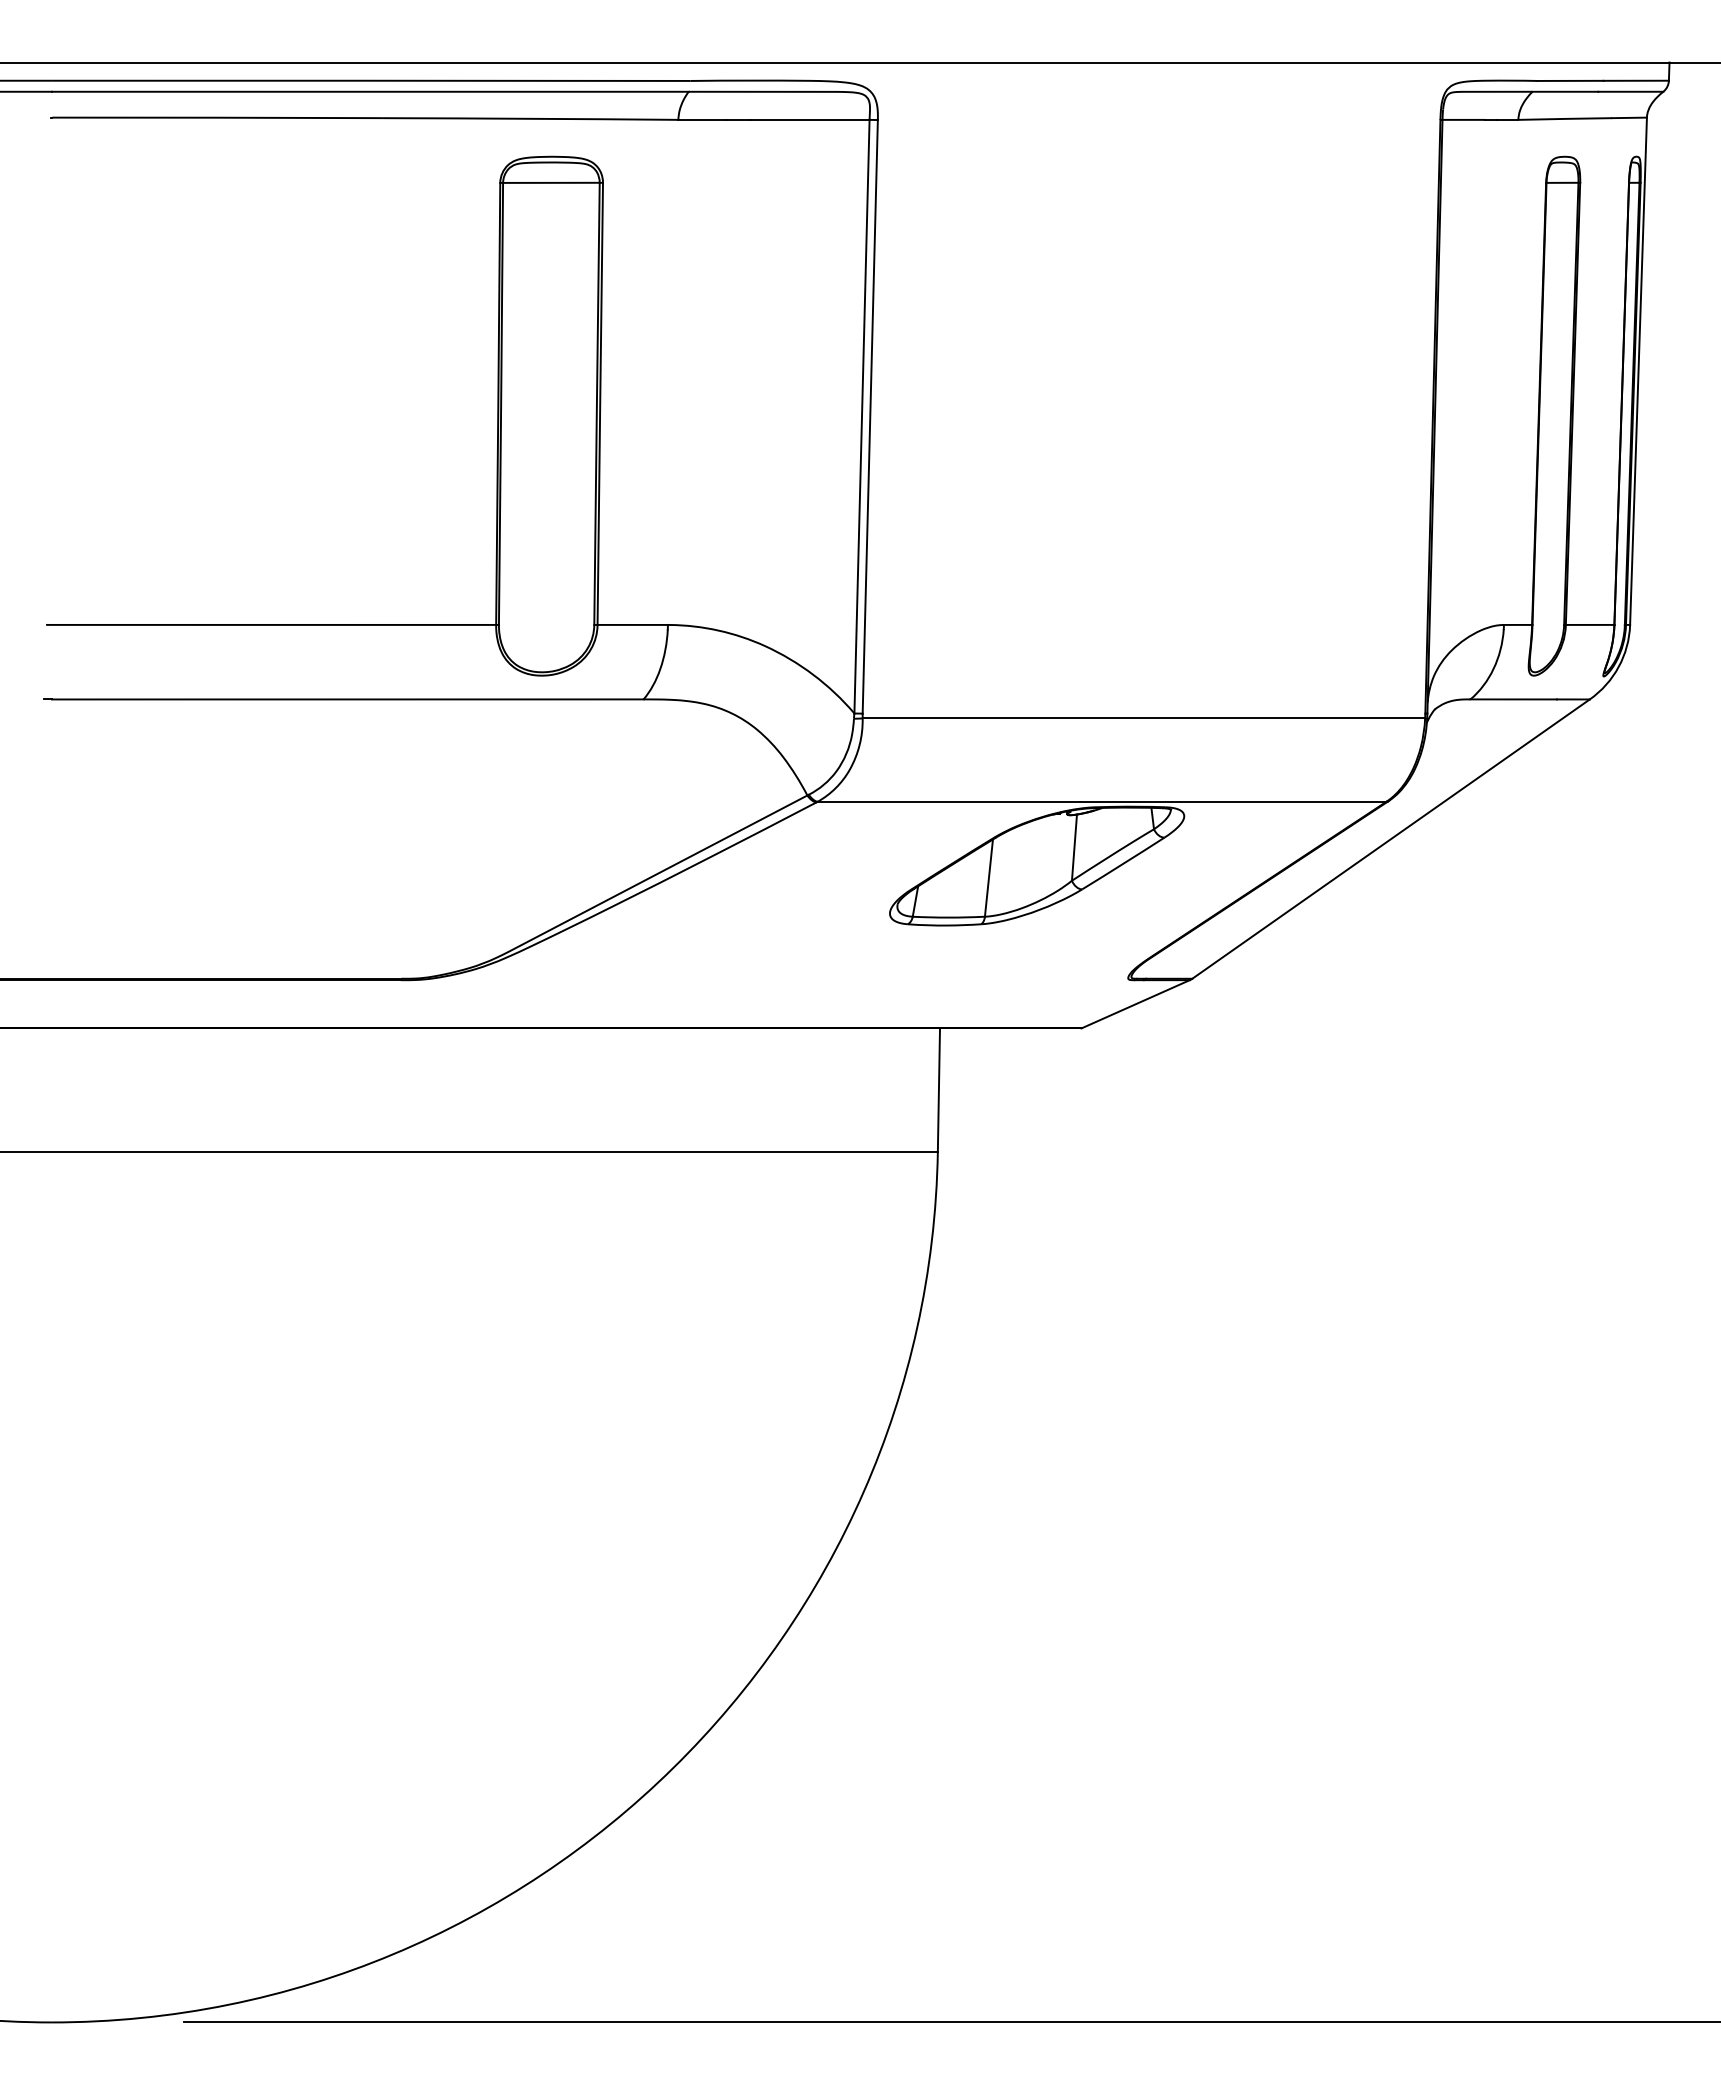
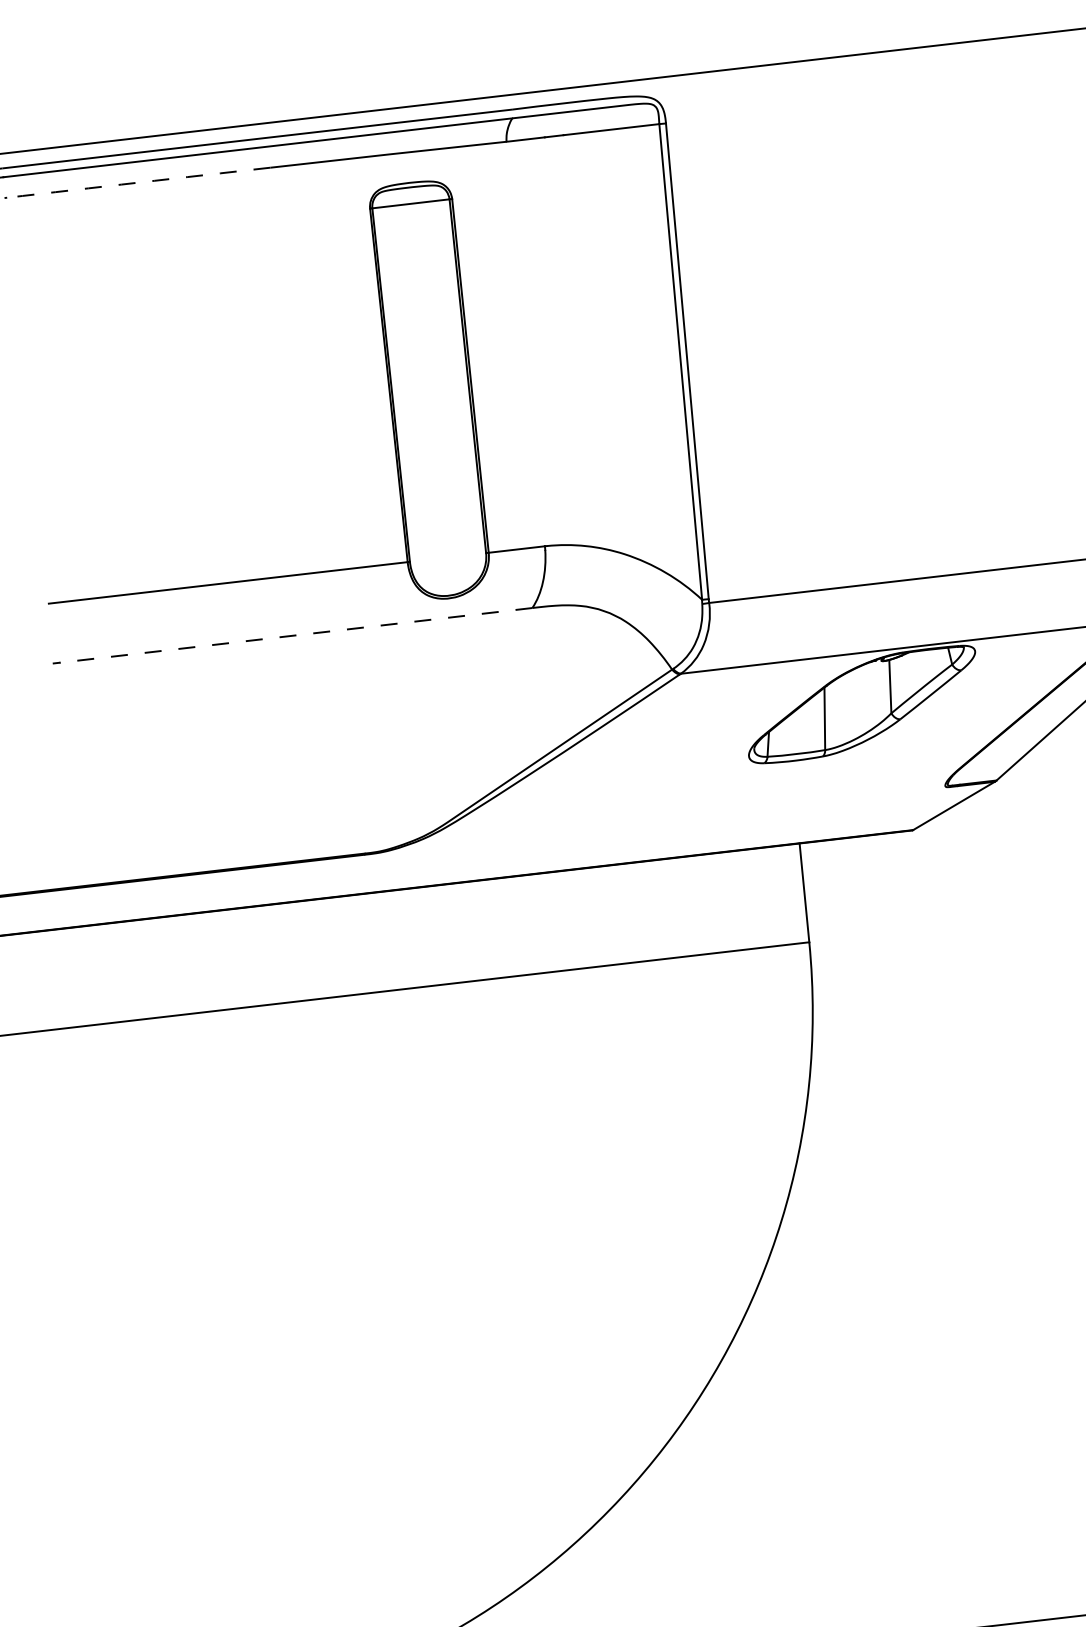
arc: (217, 117) -> (138, 182), solid -> dashed
line: (347, 699) -> (295, 635), solid -> dashed

